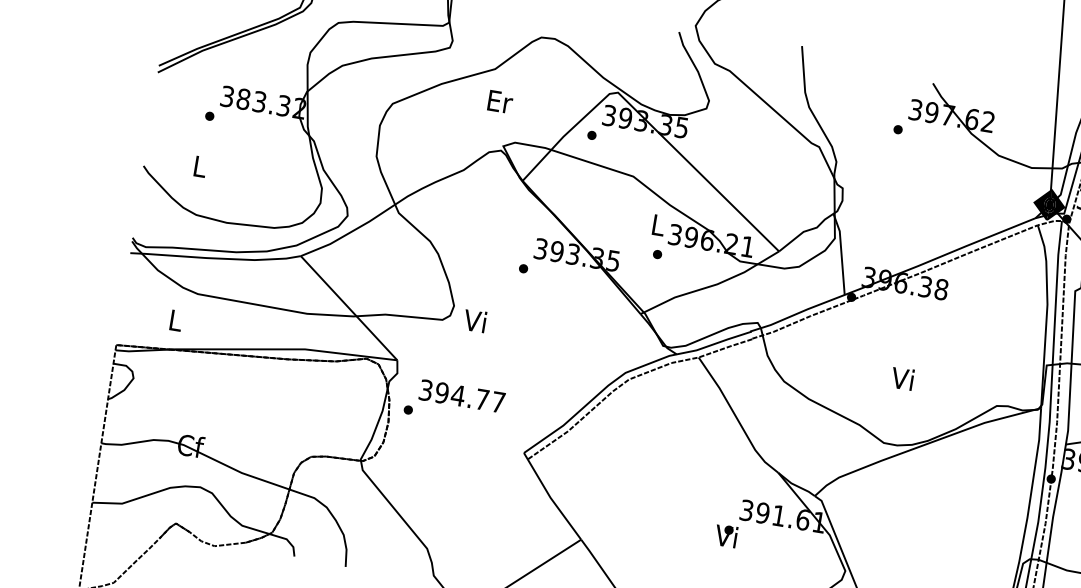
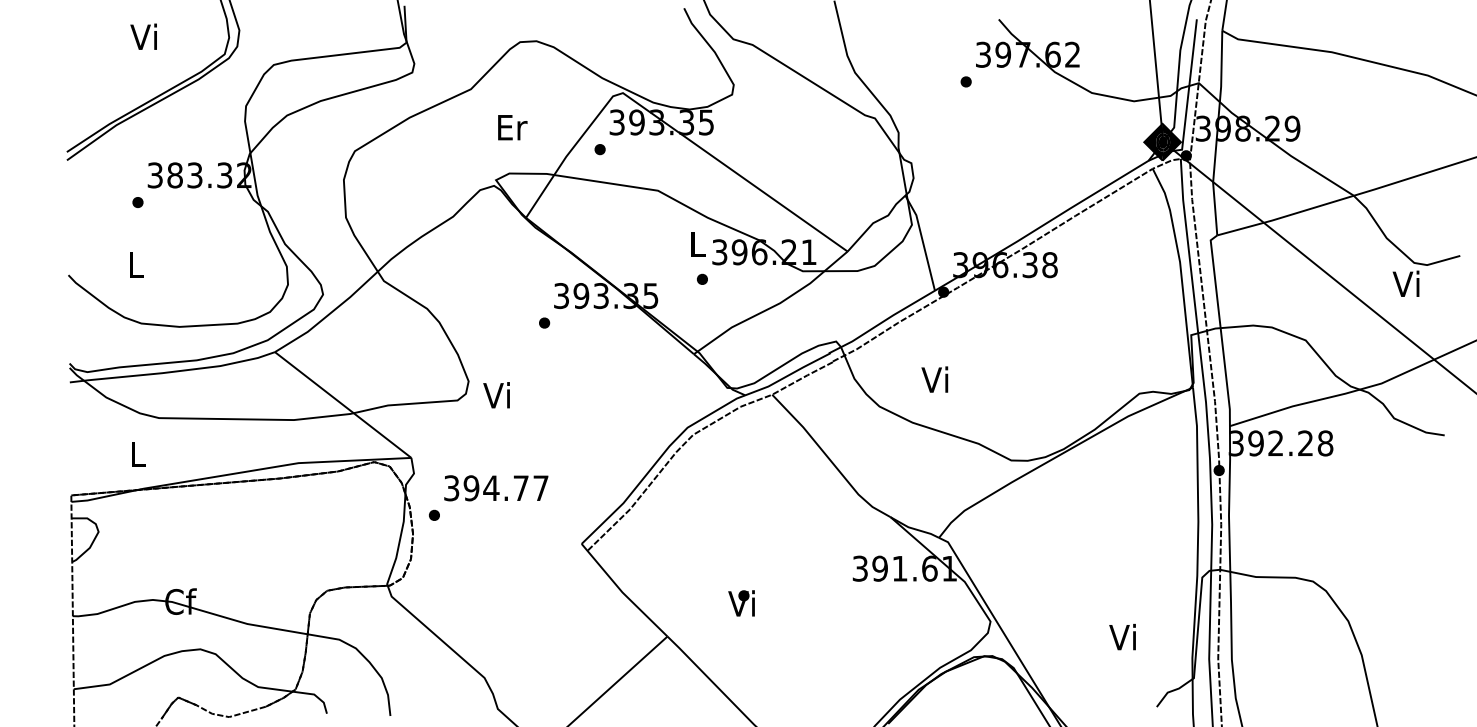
text: (500, 101) -> (512, 127), moved
text: (902, 378) -> (934, 379), moved
text: (726, 536) -> (741, 603), moved

